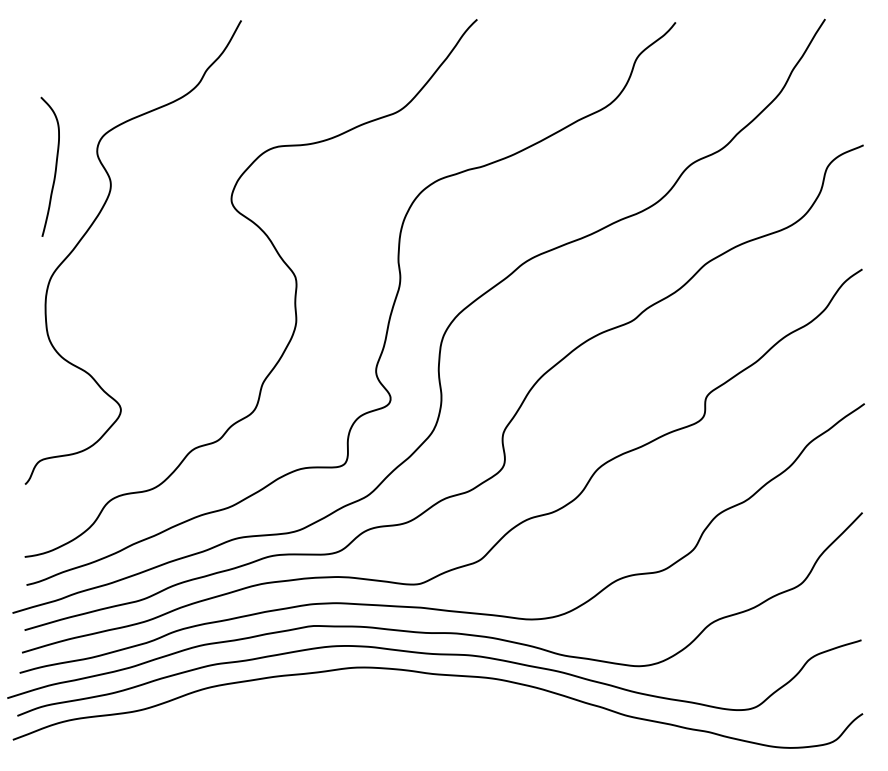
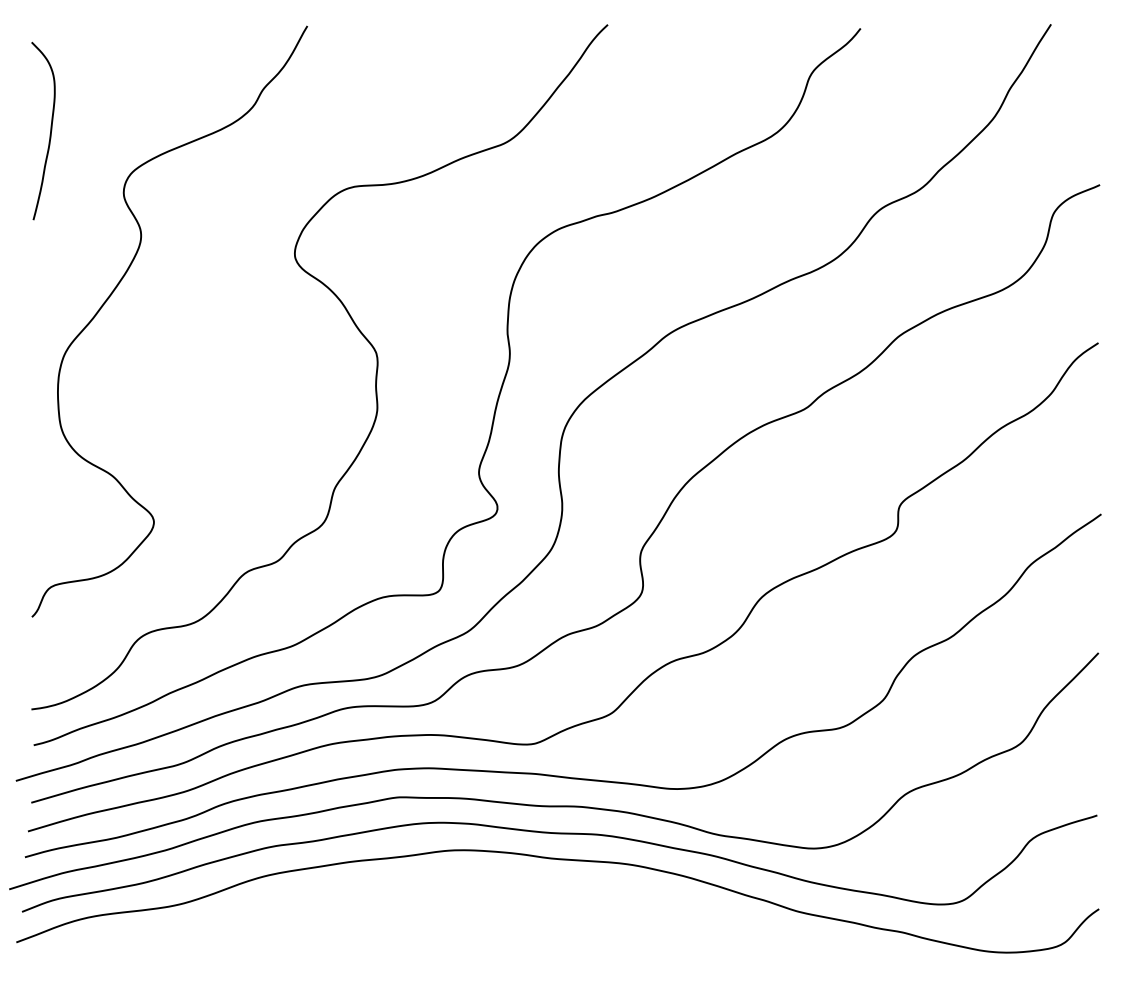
curve: (55, 166) -> (50, 130), moved

